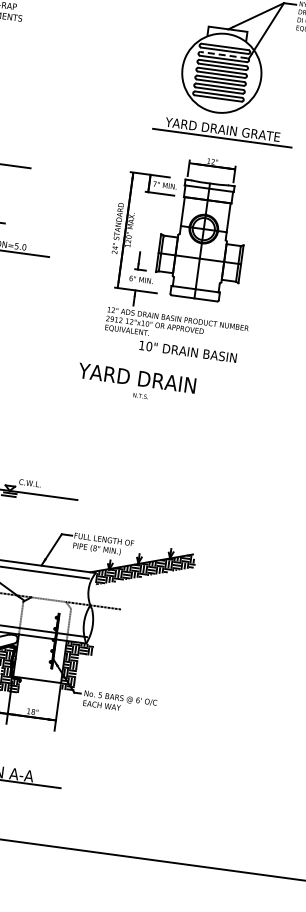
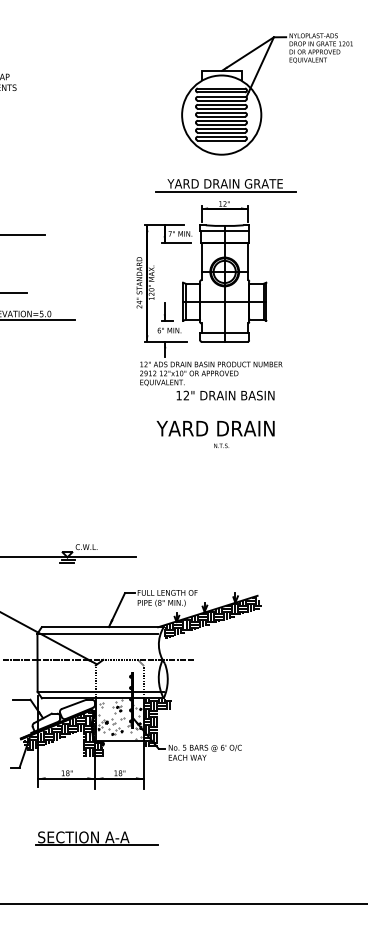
line: (224, 54) -> (221, 96), dashed -> solid
part: (222, 131) -> (225, 185), moved
text: (149, 346) -> (186, 395), 10" -> 12"
text: (136, 384) -> (215, 434), moved
hatch: (40, 658) -> (120, 719), added

